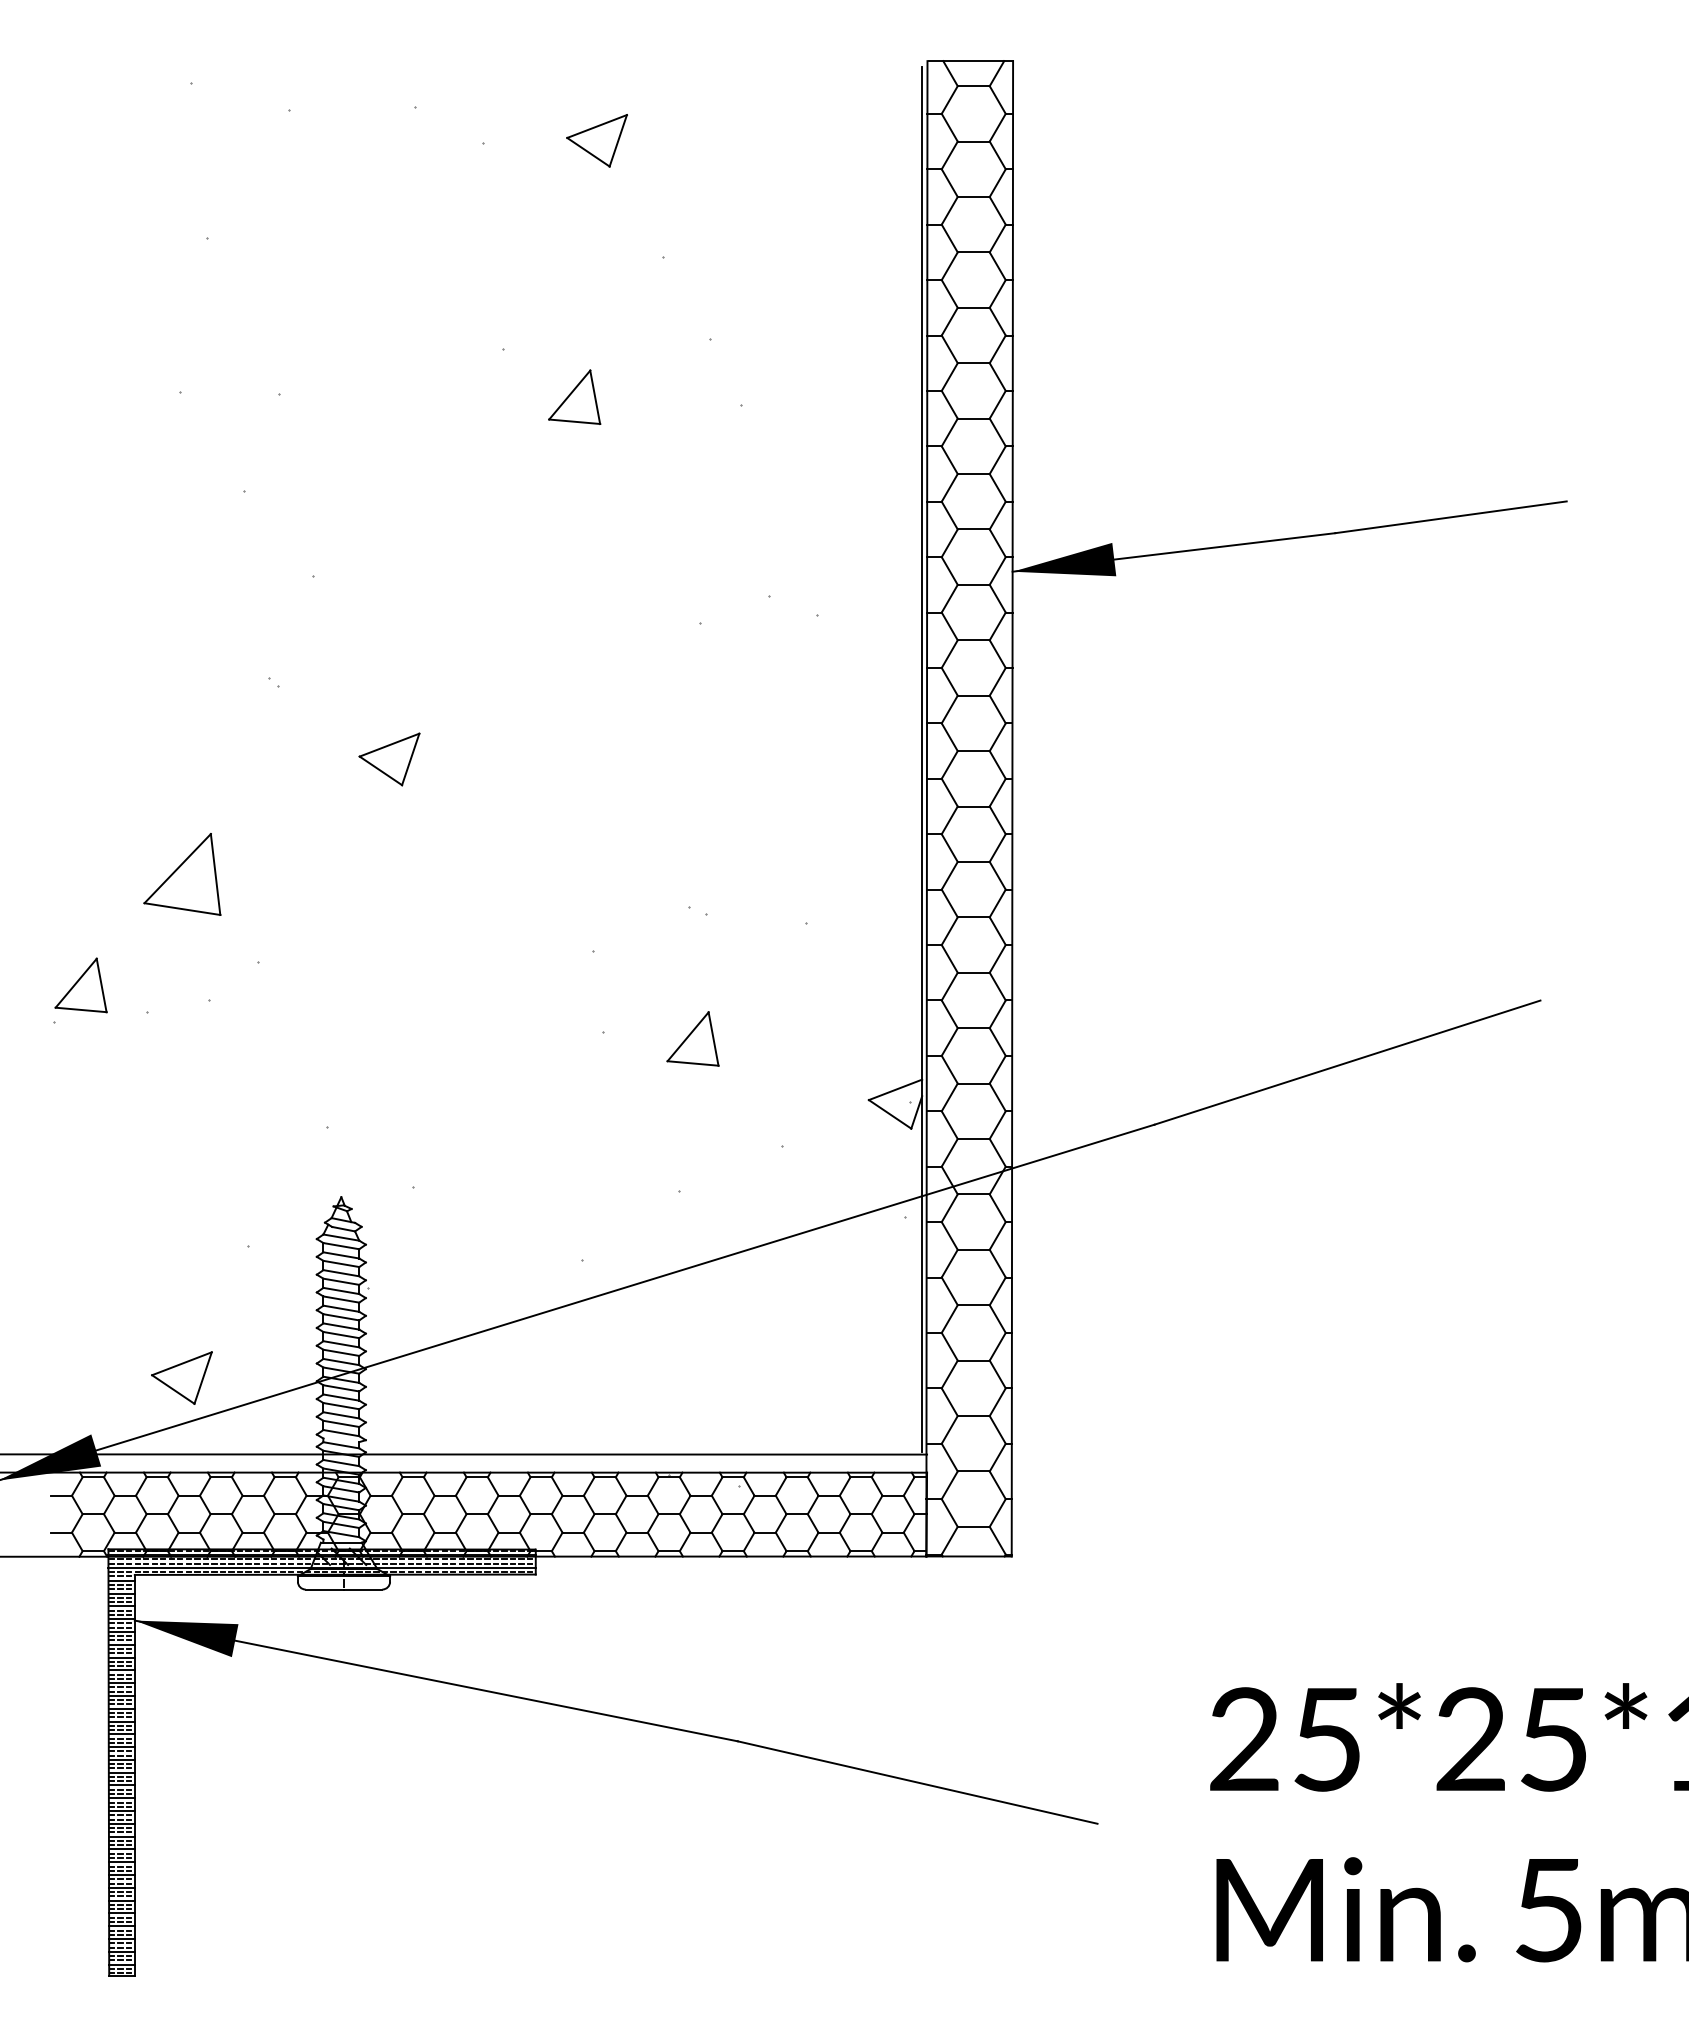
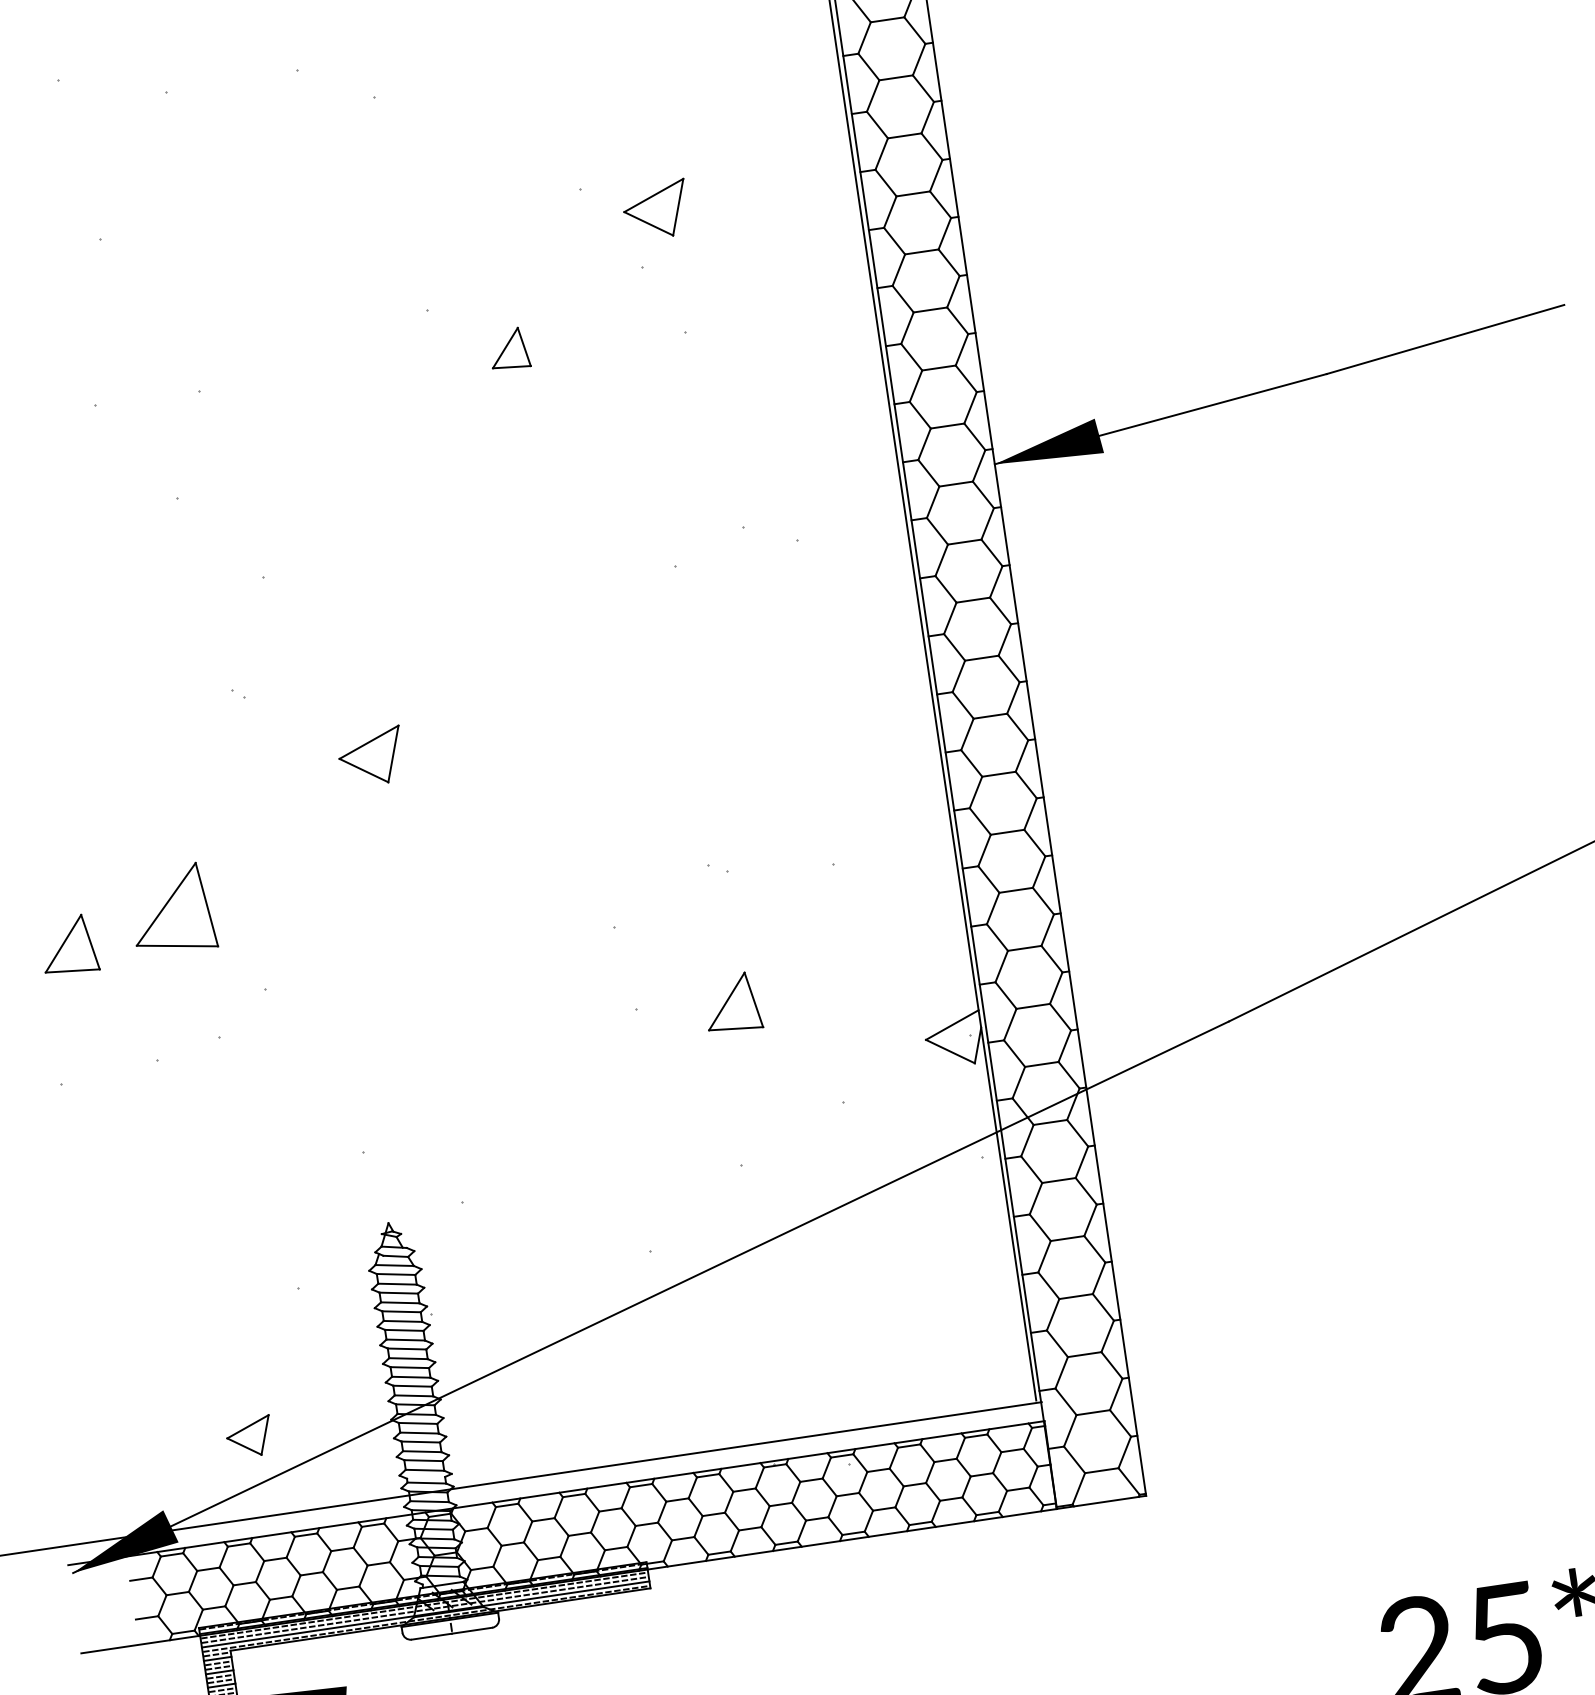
part: (596, 140) -> (655, 210), moved
part: (574, 396) -> (508, 348), size x0.7
part: (80, 985) -> (68, 945), moved
part: (181, 1377) -> (248, 1436), size x0.7

